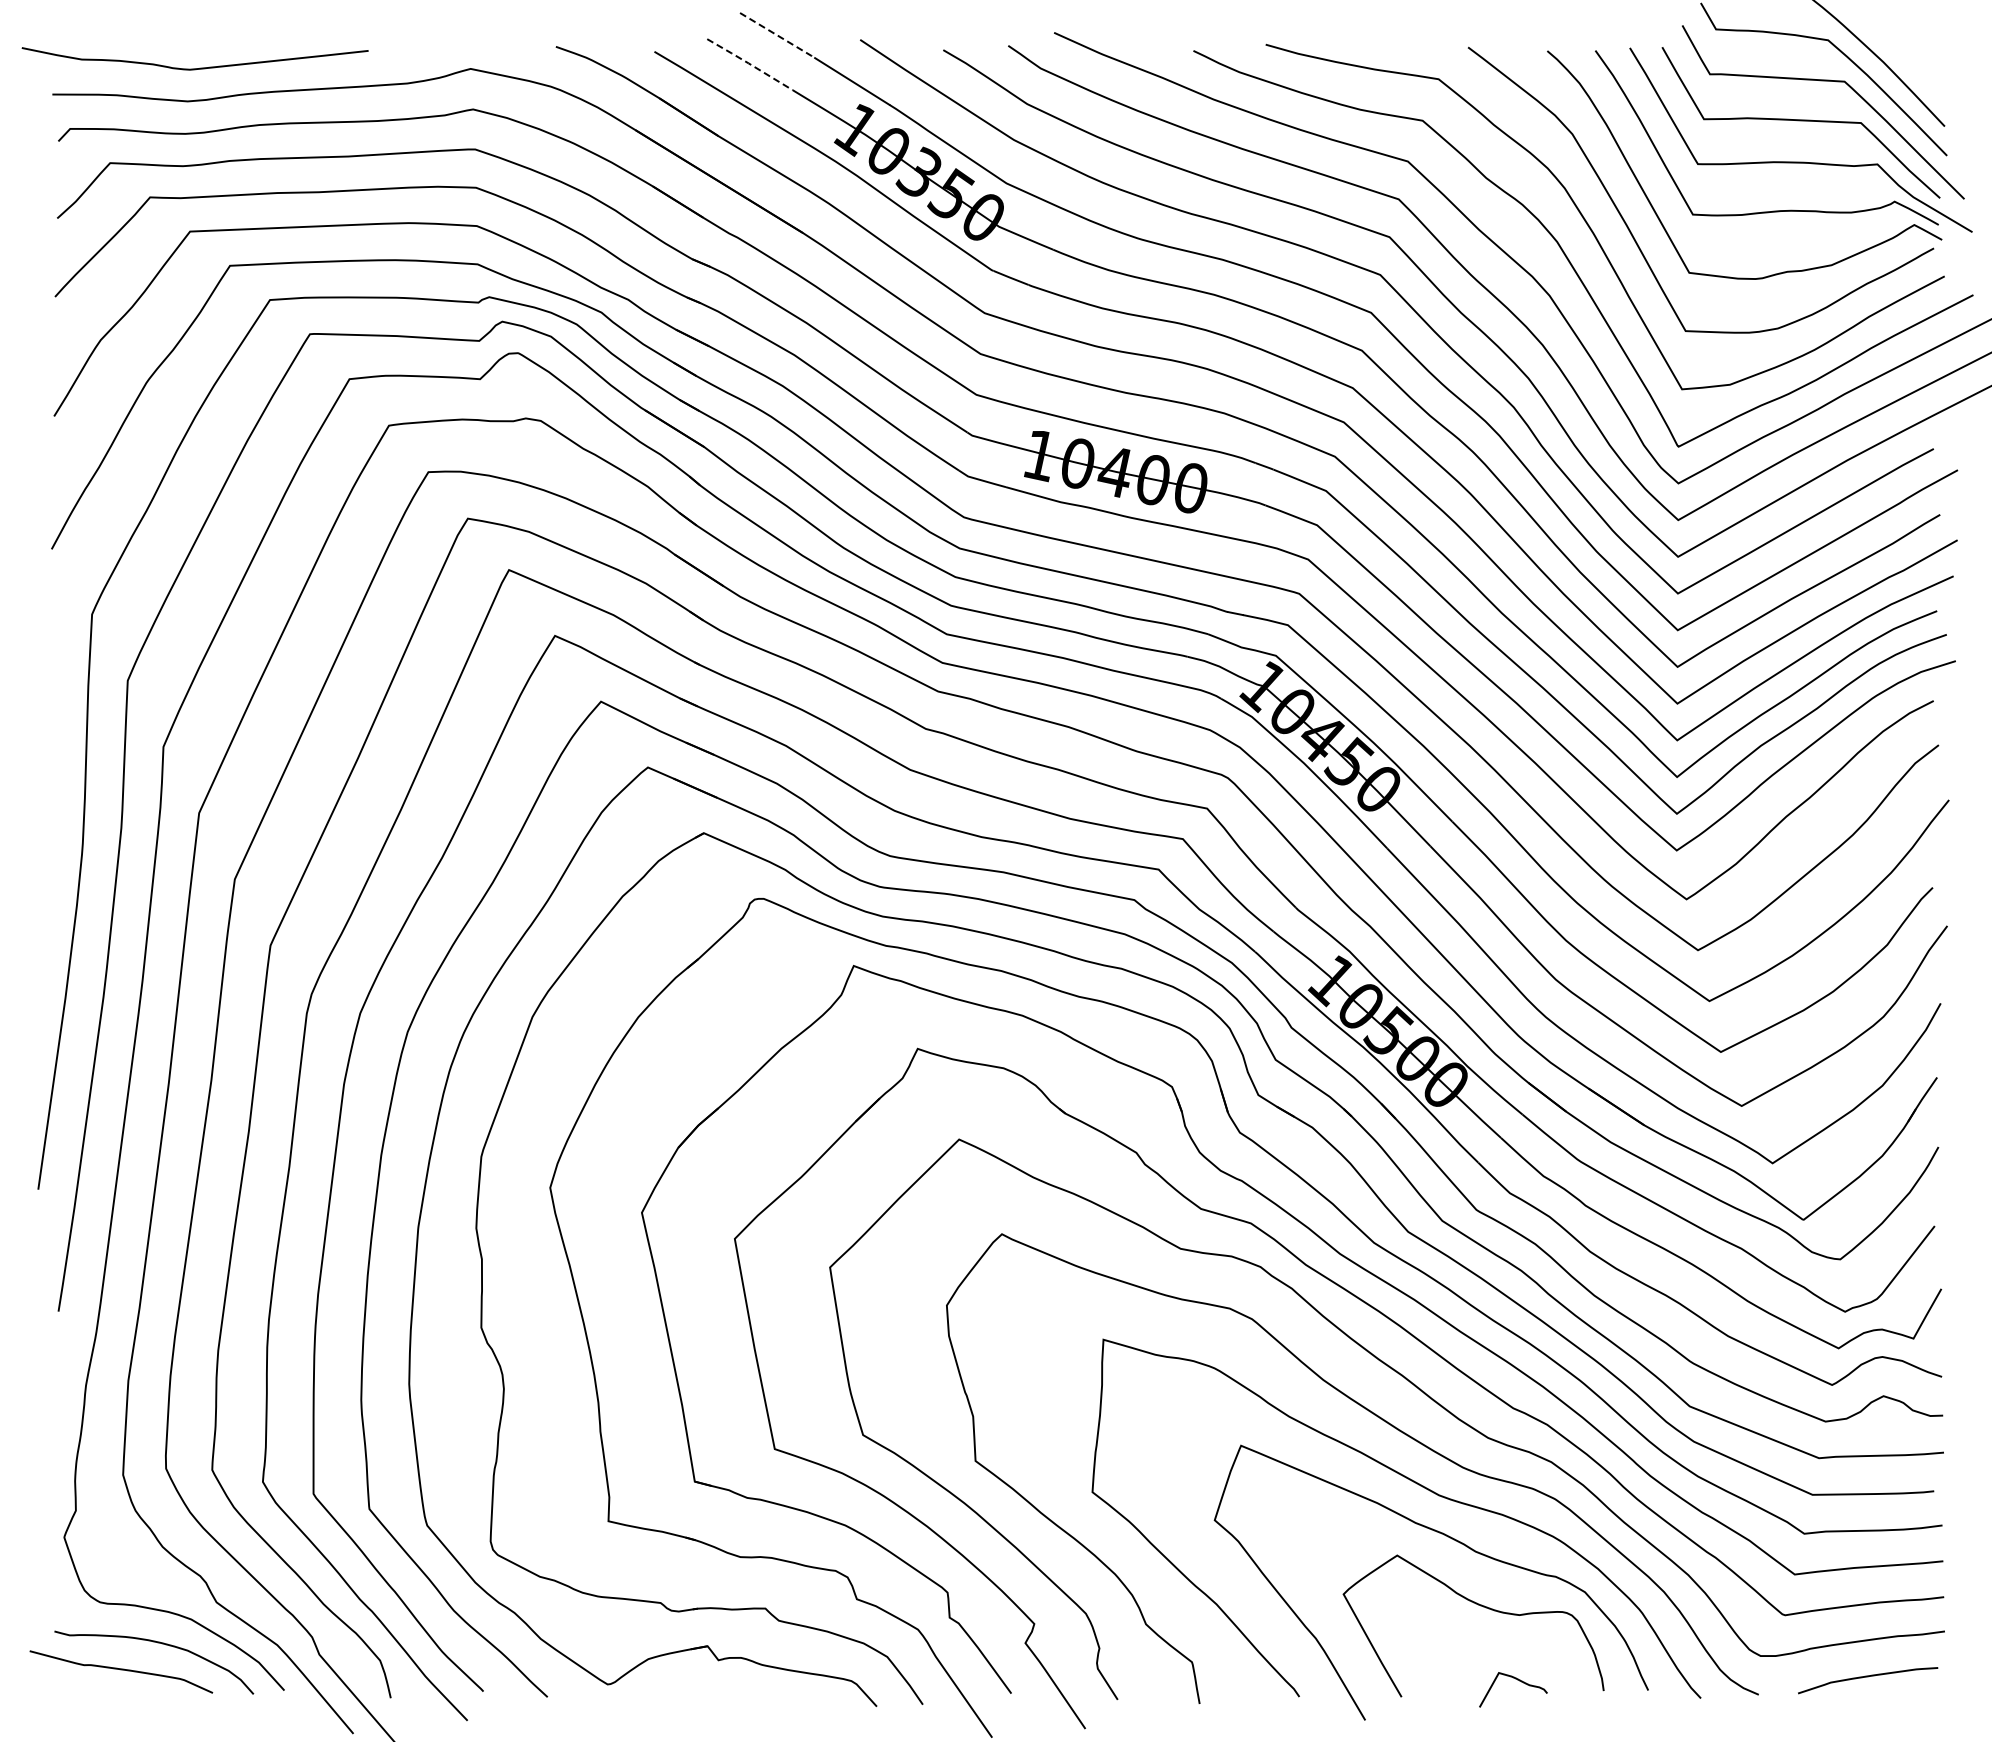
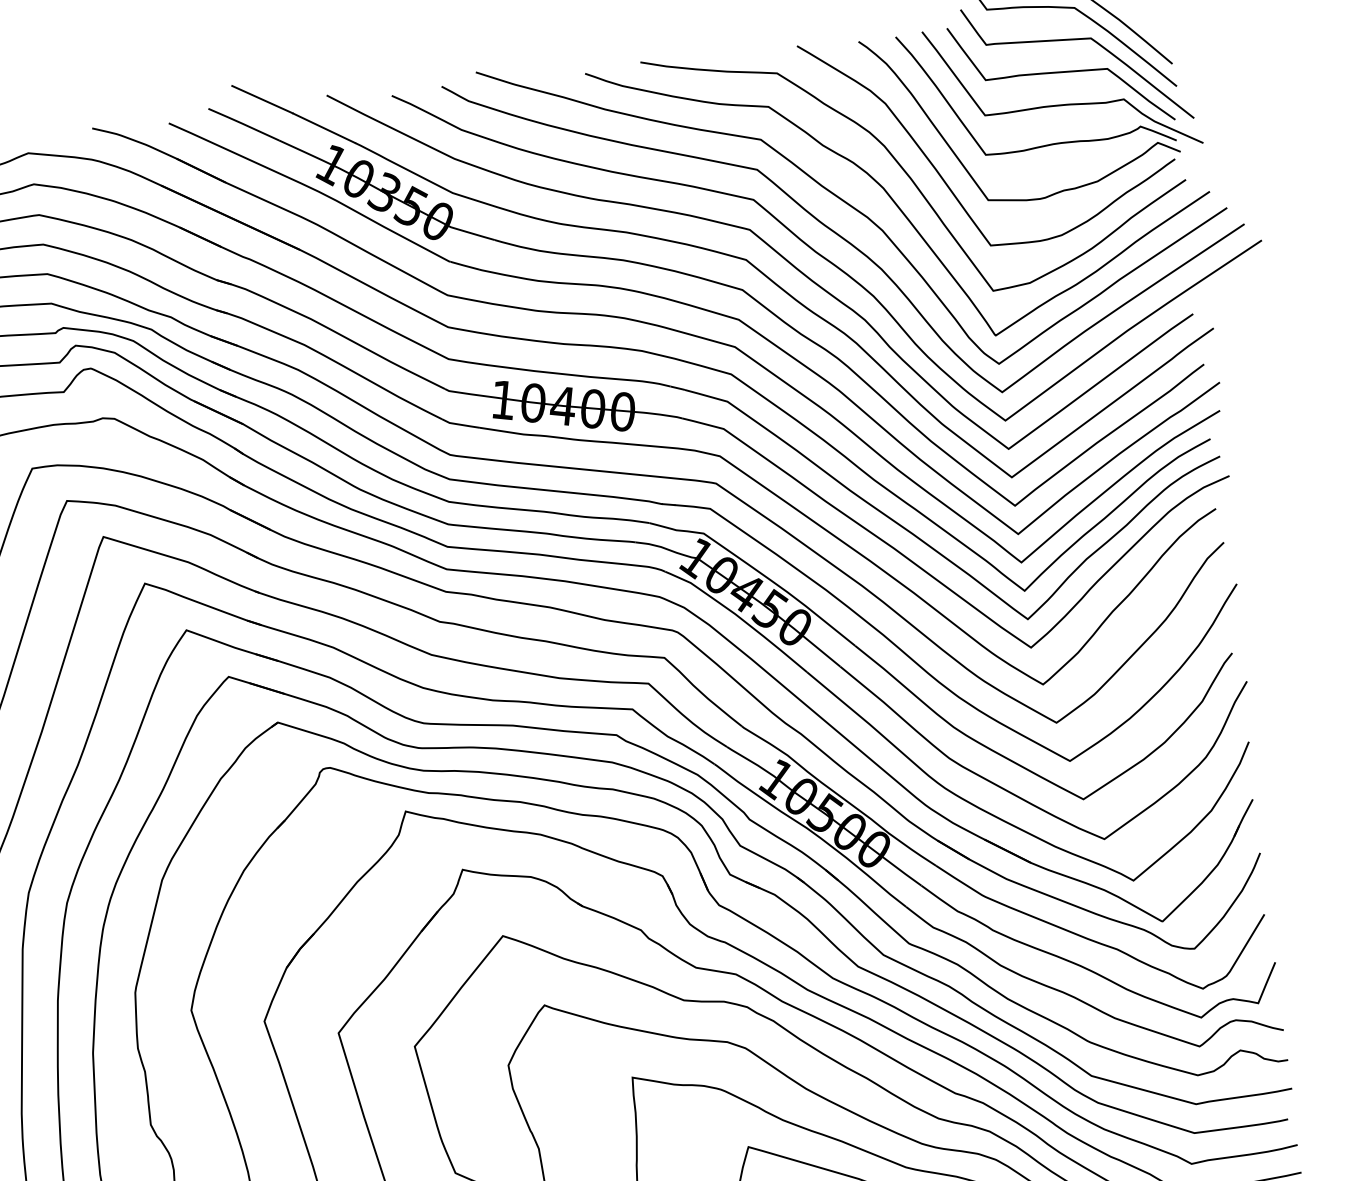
line: (778, 36) -> (263, 100), dashed -> solid
line: (749, 63) -> (243, 123), dashed -> solid

